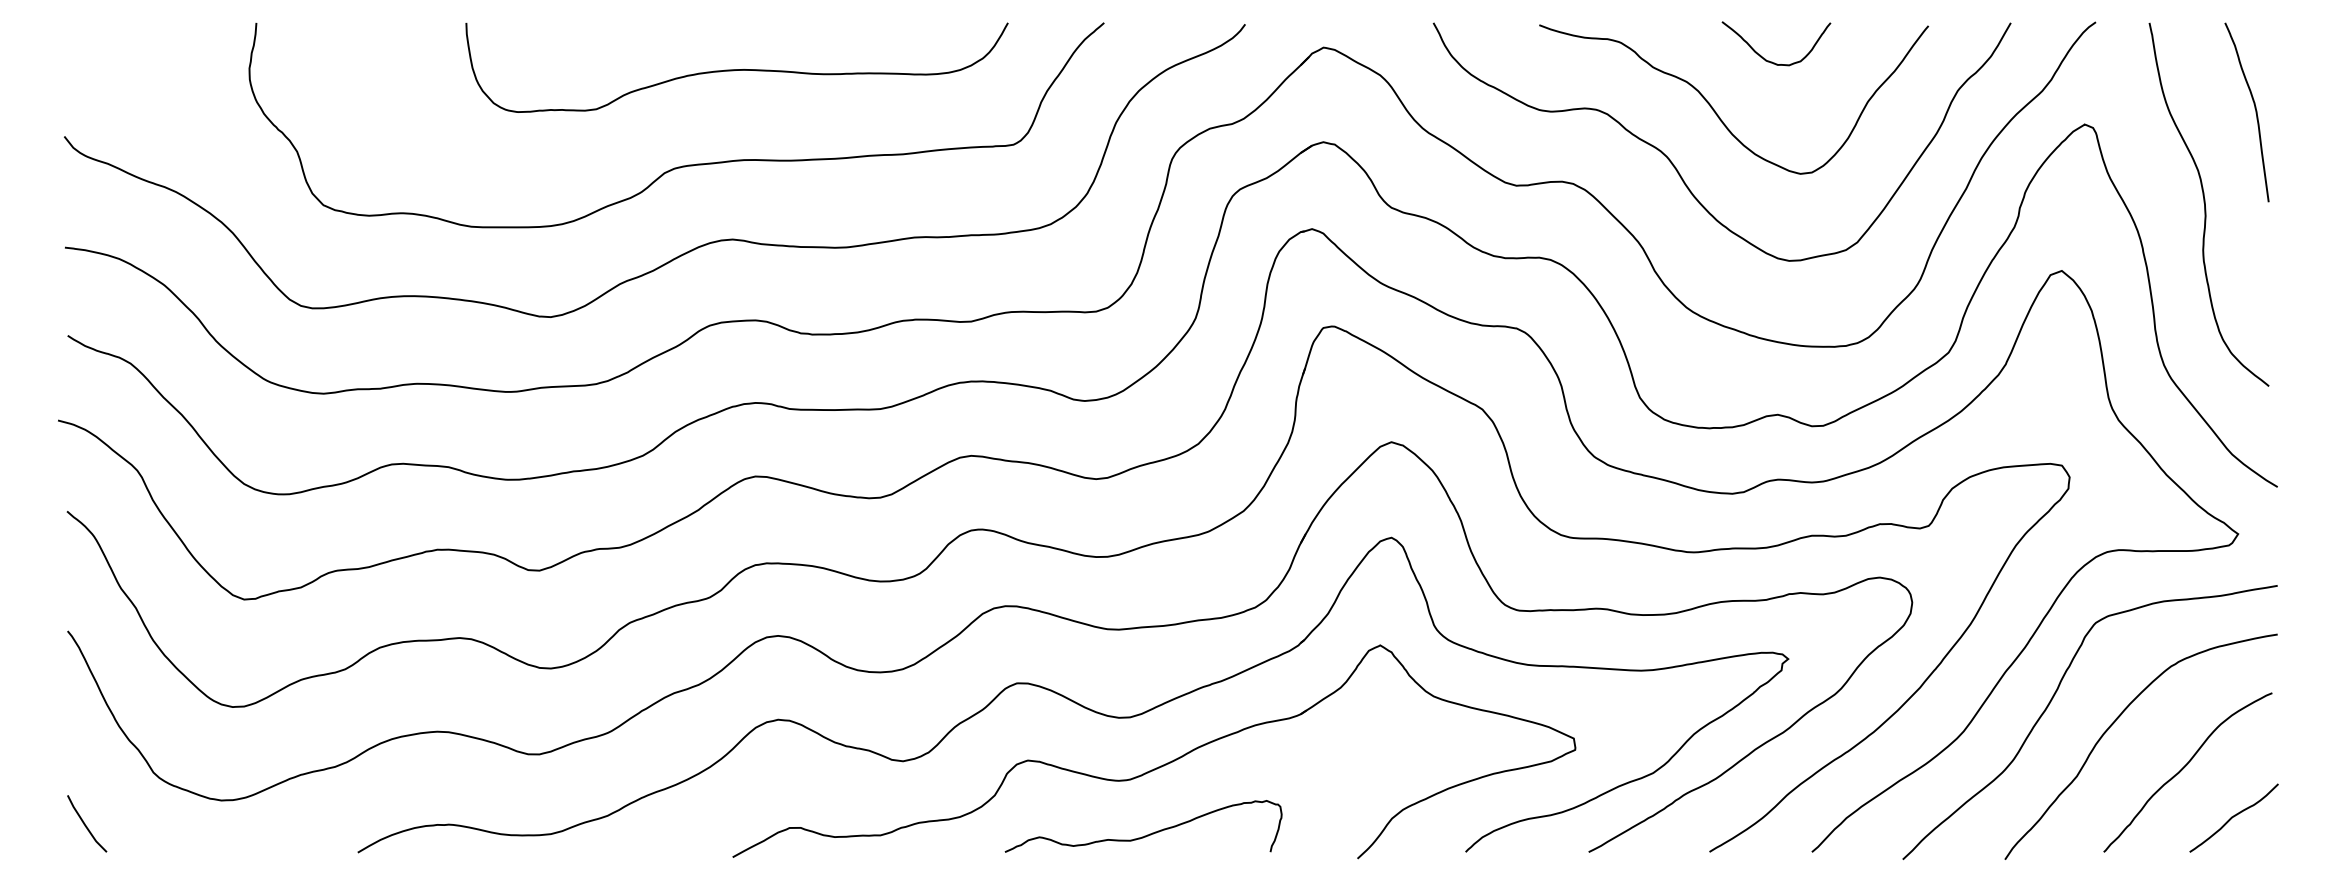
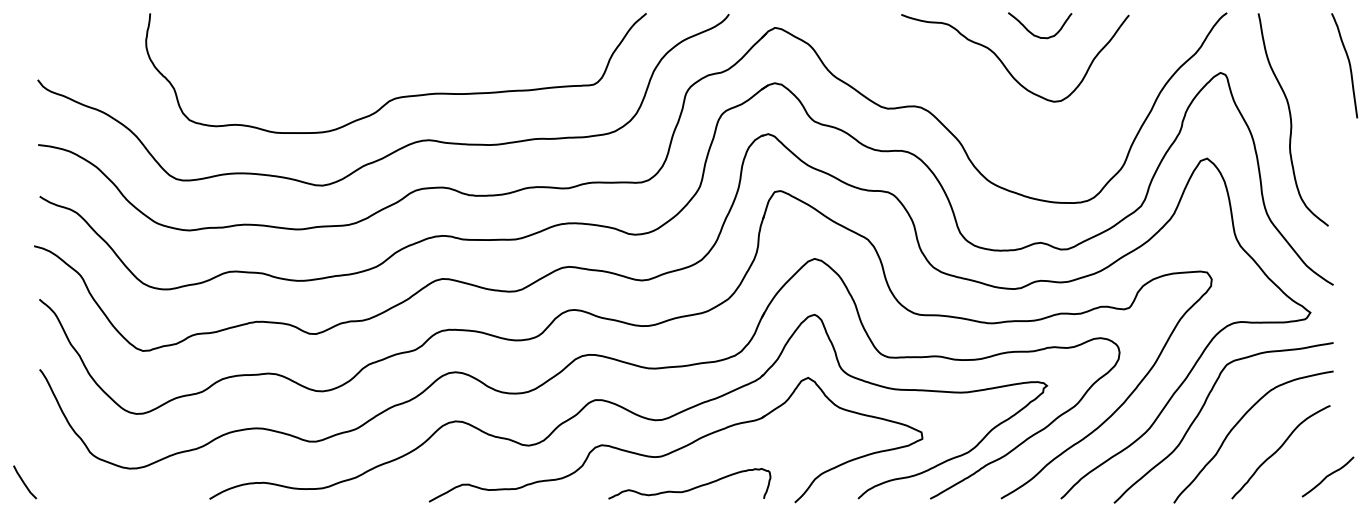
curve: (736, 69) -> (431, 40), removed
curve: (2253, 108) -> (1348, 63), moved
curve: (1678, 168) -> (982, 98), removed
curve: (2233, 817) -> (1327, 476), moved
curve: (86, 824) -> (24, 482), moved
curve: (1145, 834) -> (690, 488), moved

